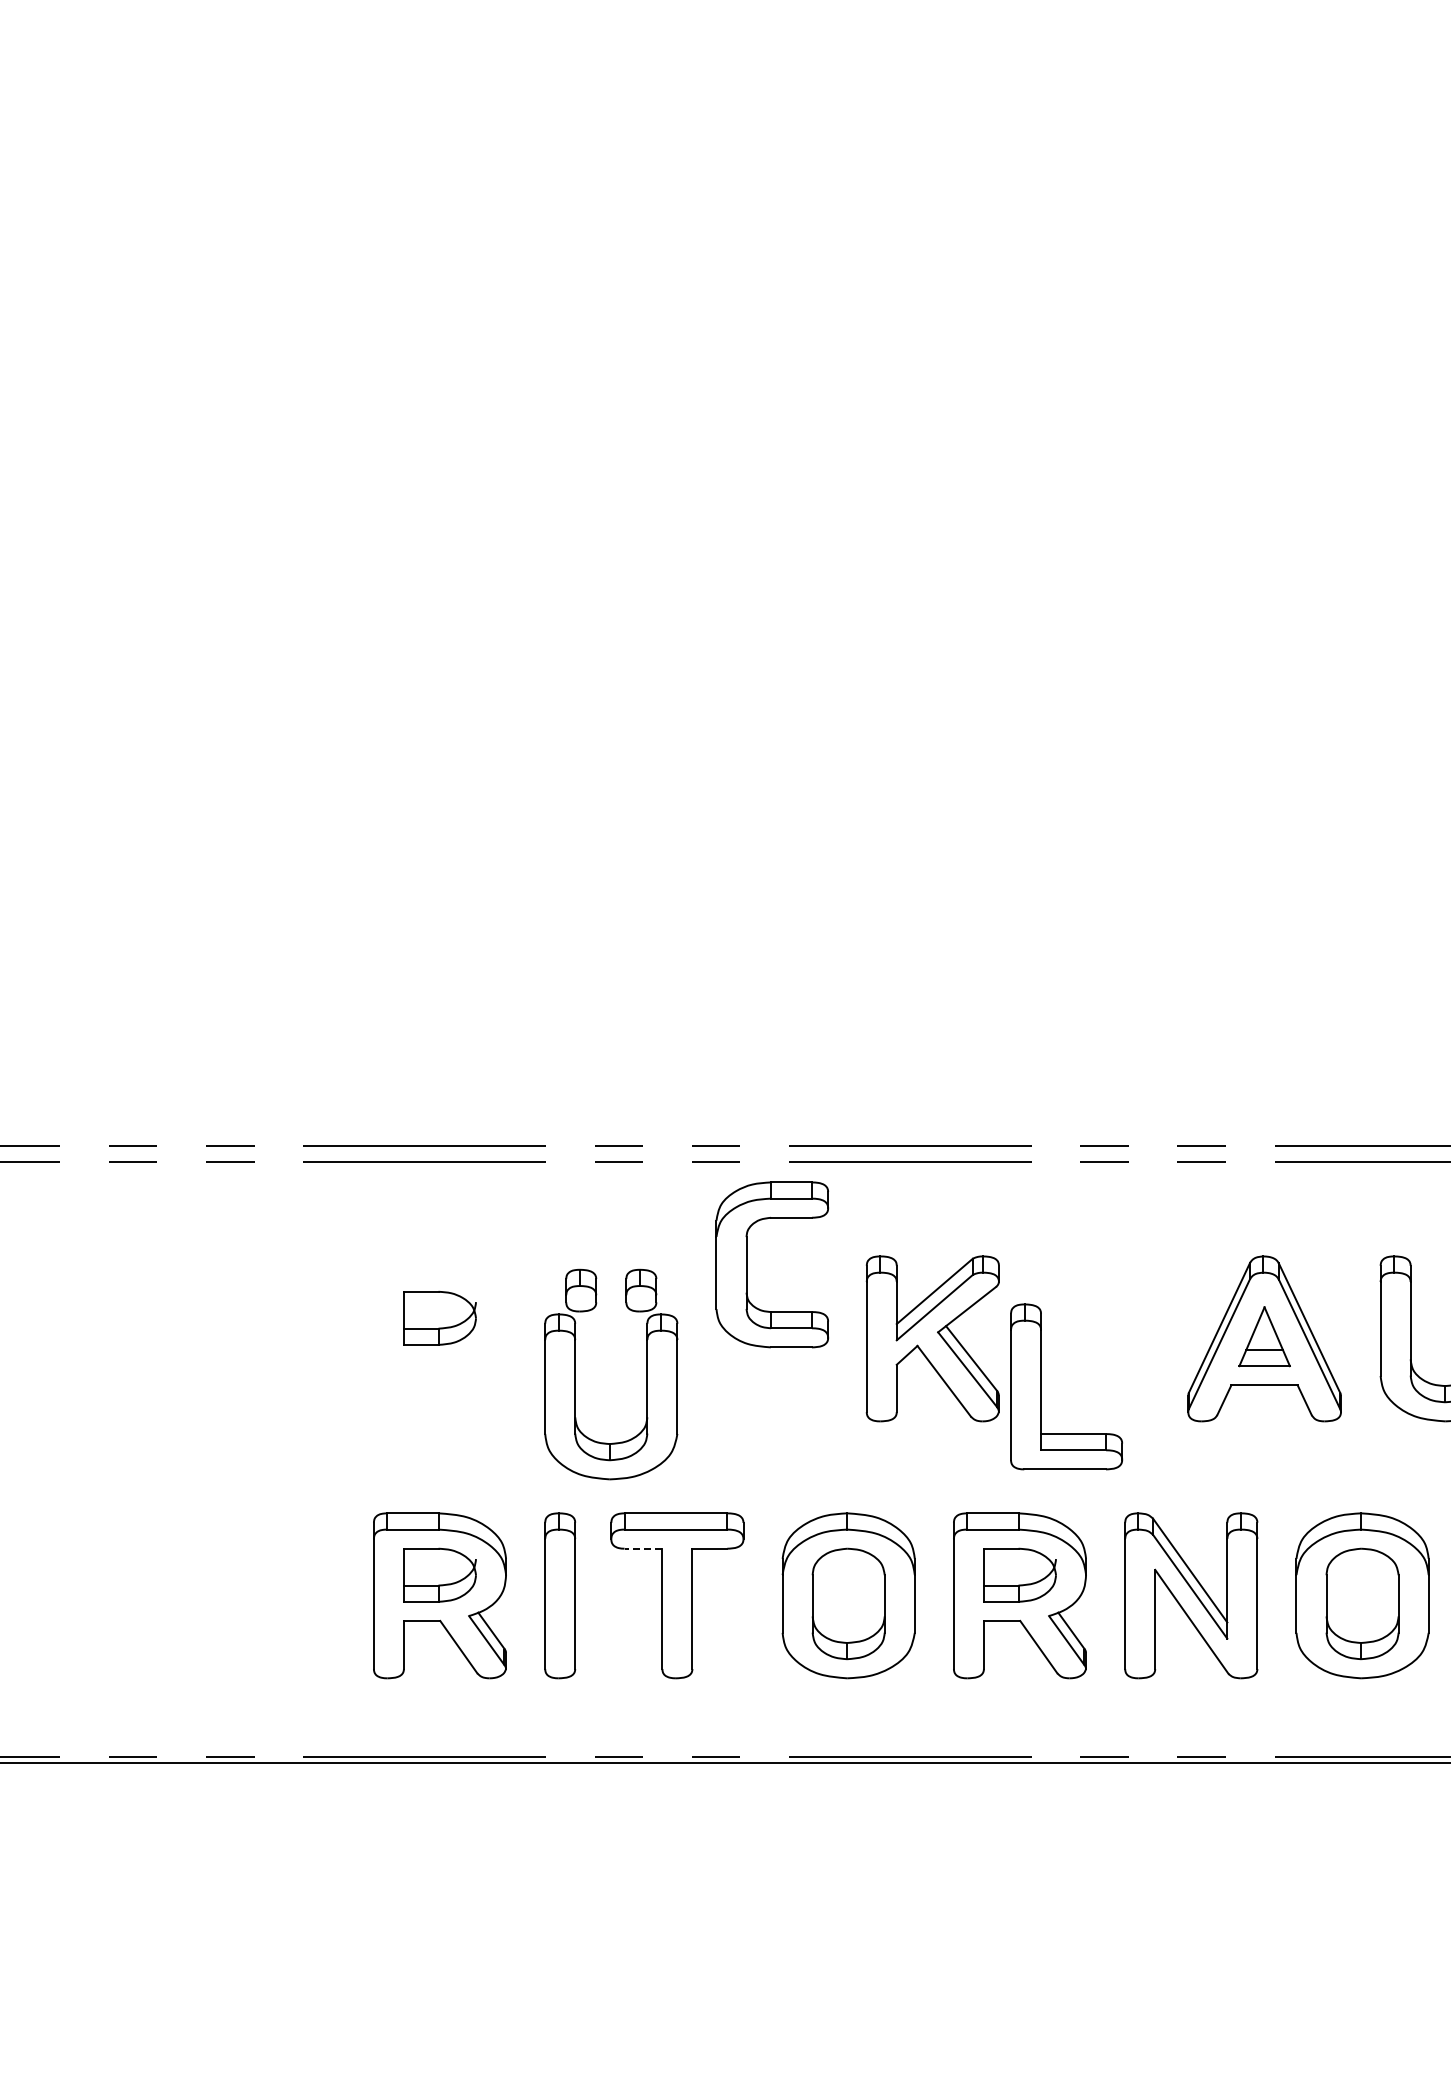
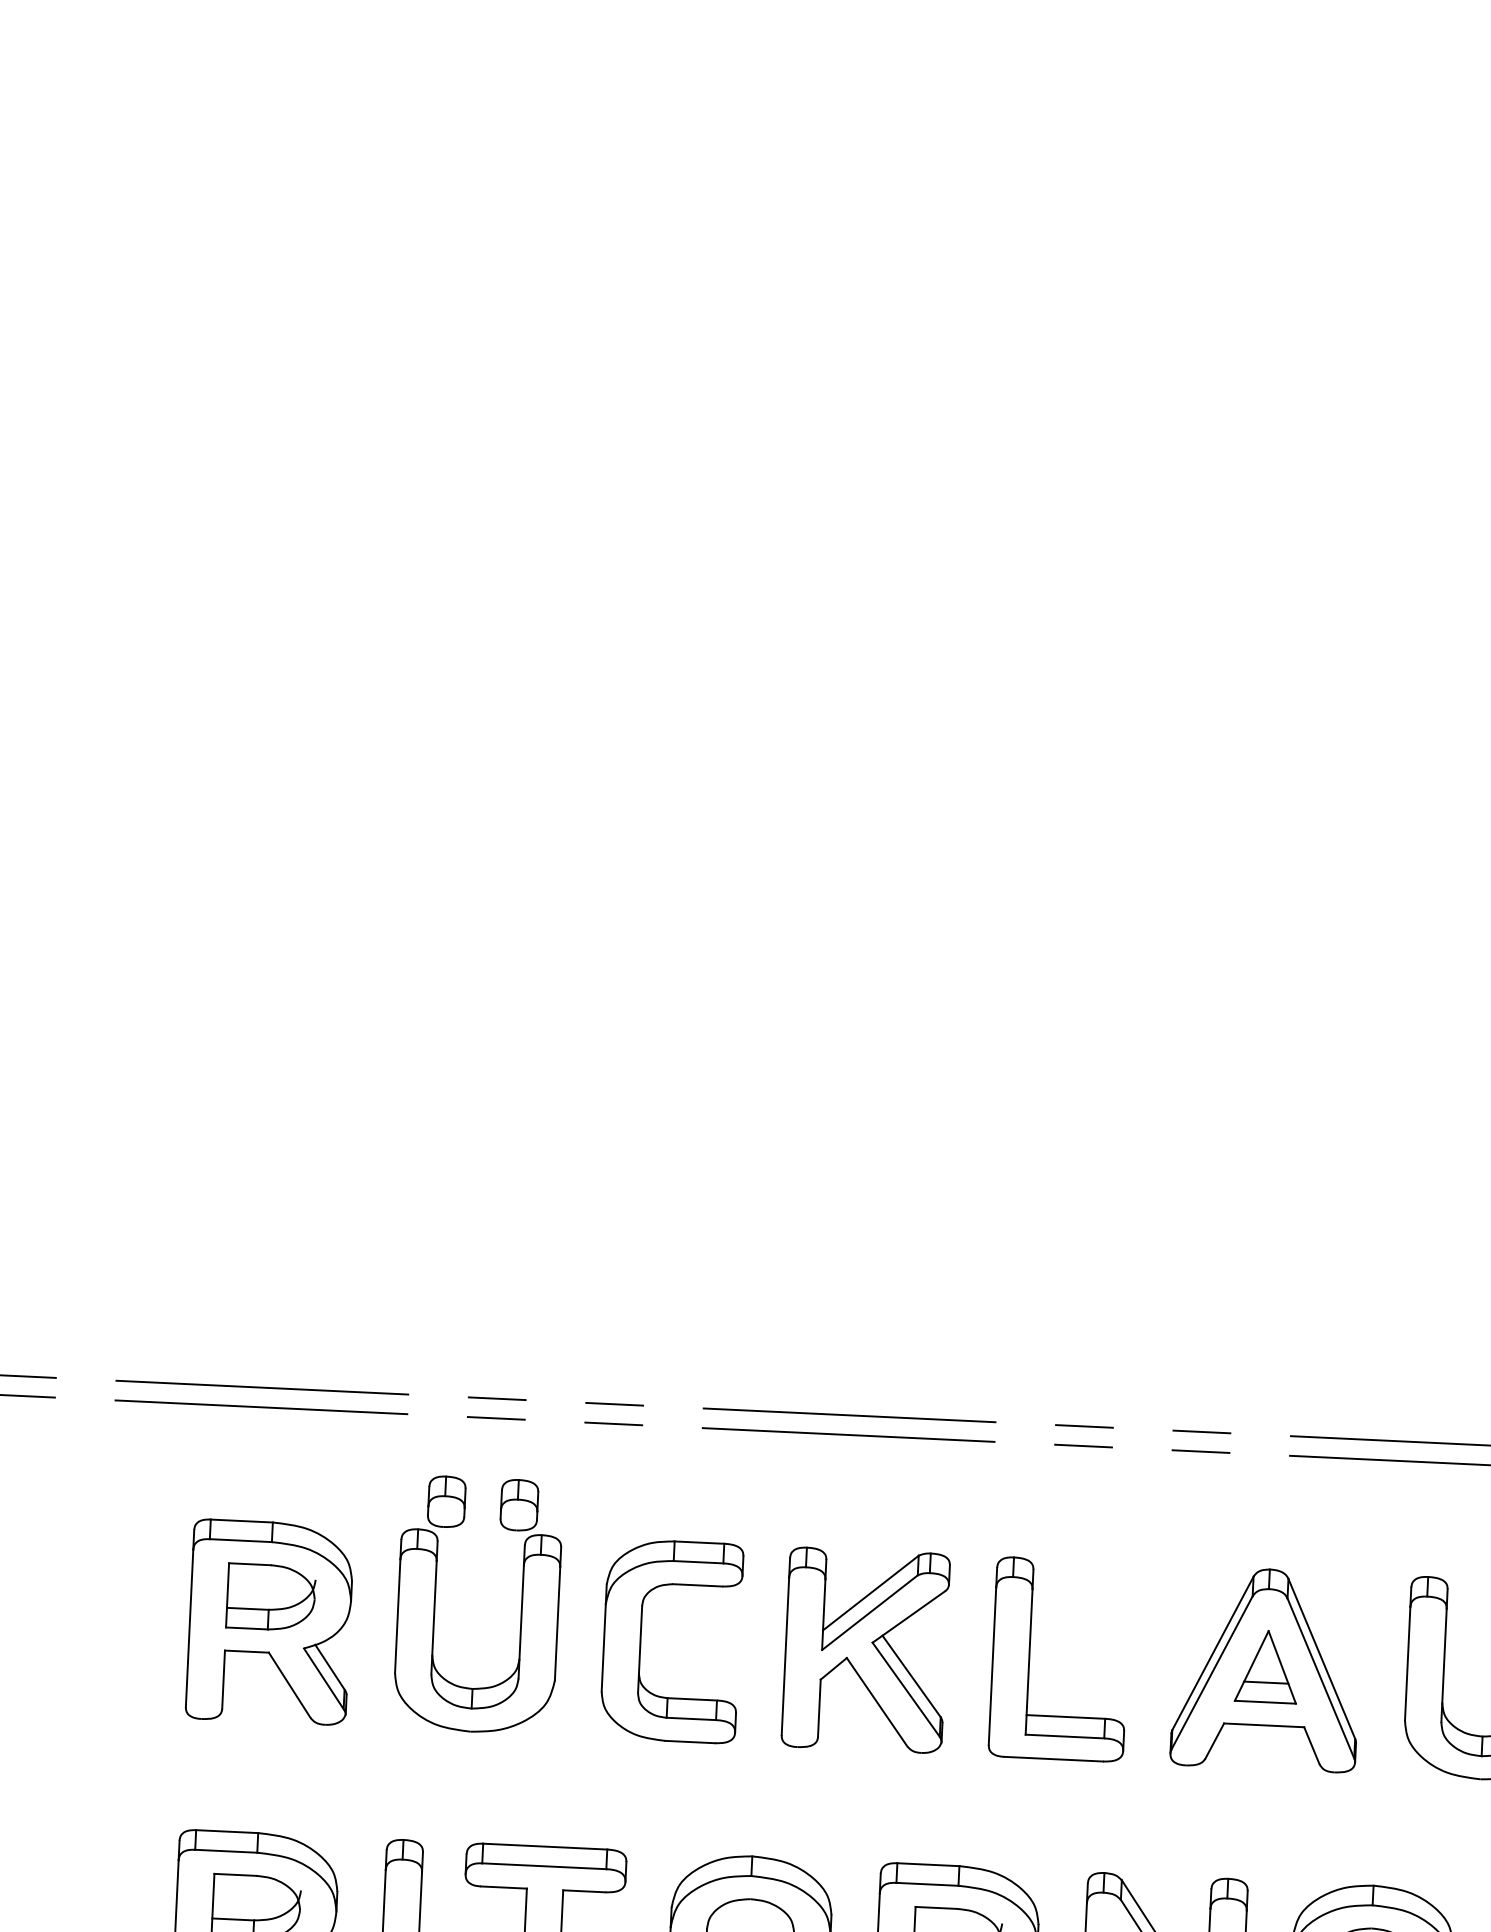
part: (747, 1264) -> (641, 1639), moved
part: (439, 1338) -> (269, 1621), added
part: (646, 1374) -> (520, 1606), moved
part: (1041, 1386) -> (1029, 1657), moved
line: (643, 1548) -> (504, 1887), dashed -> solid

